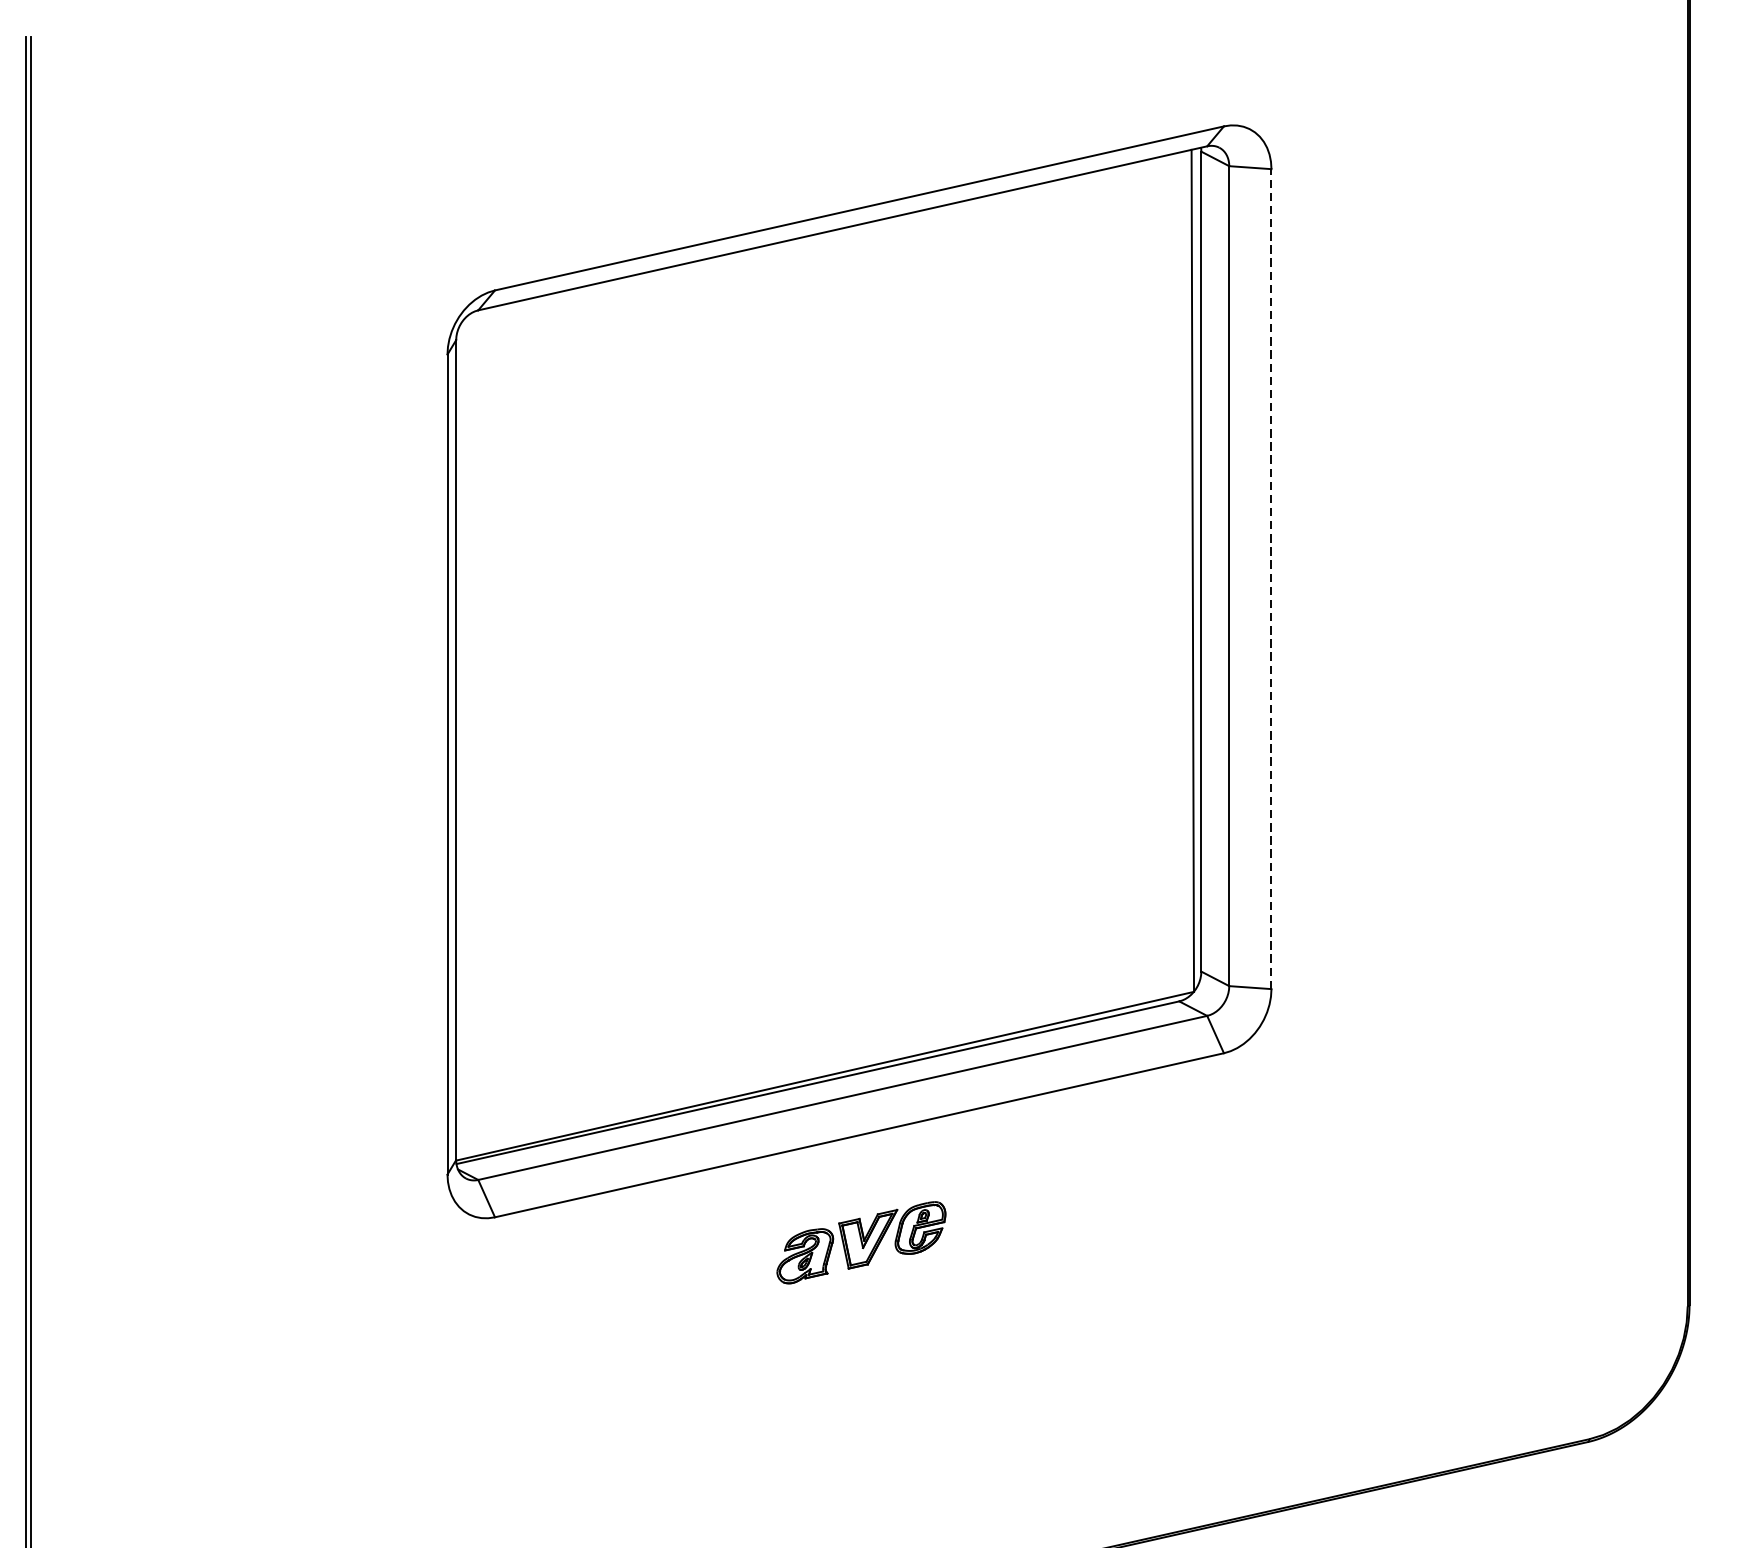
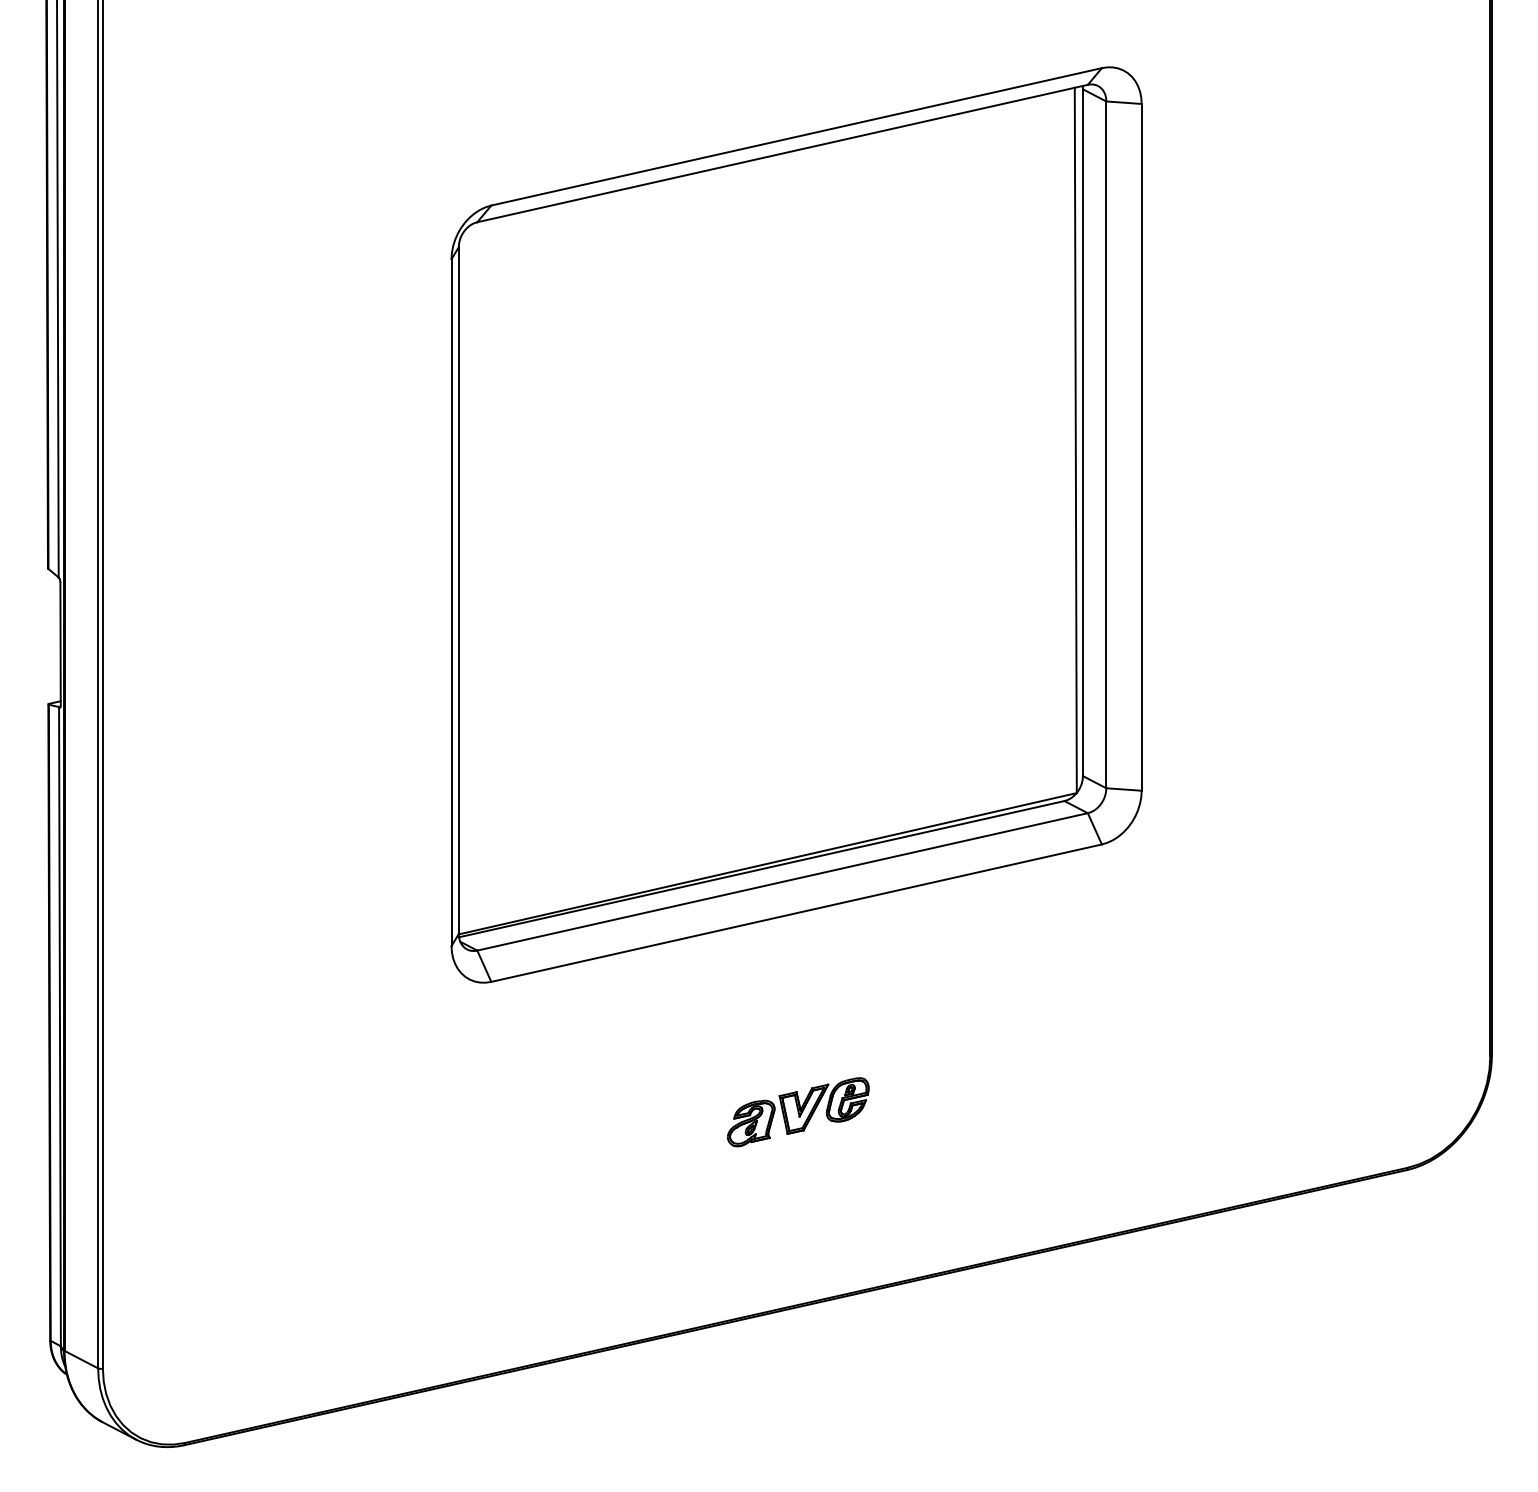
line: (1271, 578) -> (1141, 446), dashed -> solid
part: (860, 1243) -> (797, 1112), moved

